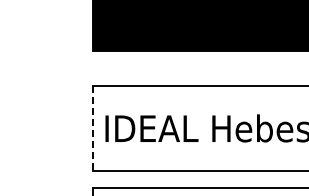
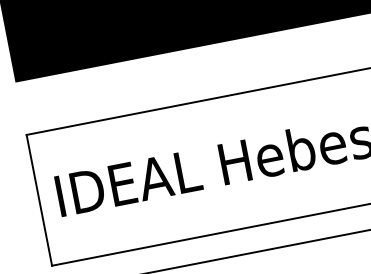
line: (93, 128) -> (39, 200), dashed -> solid

